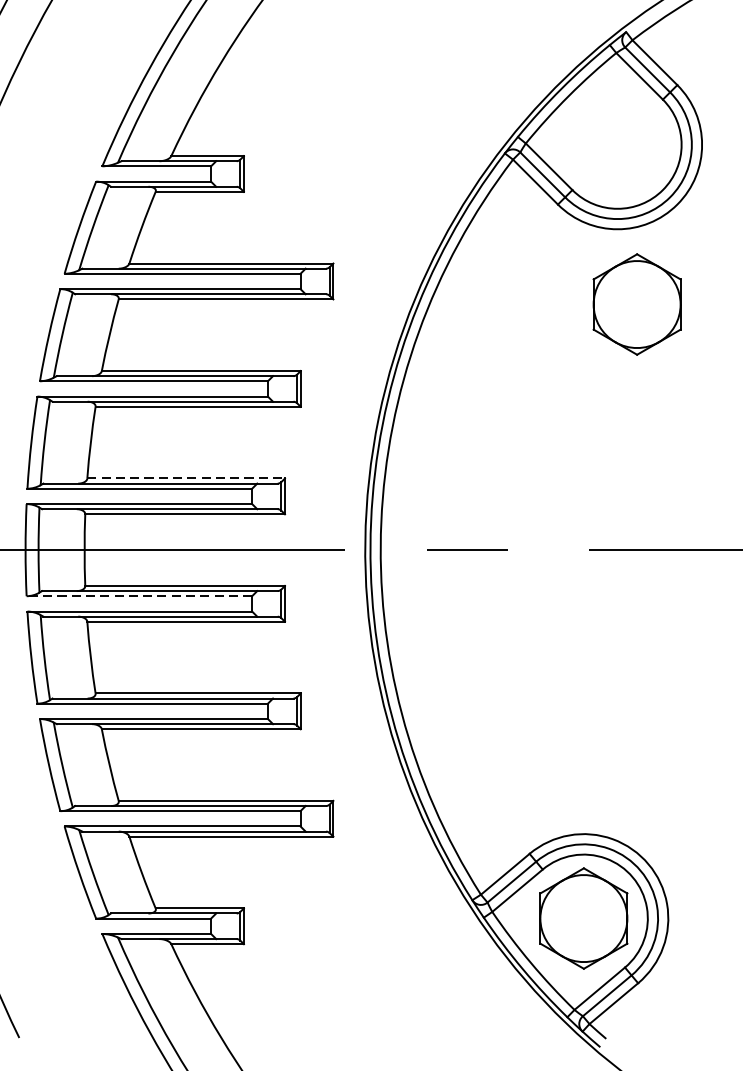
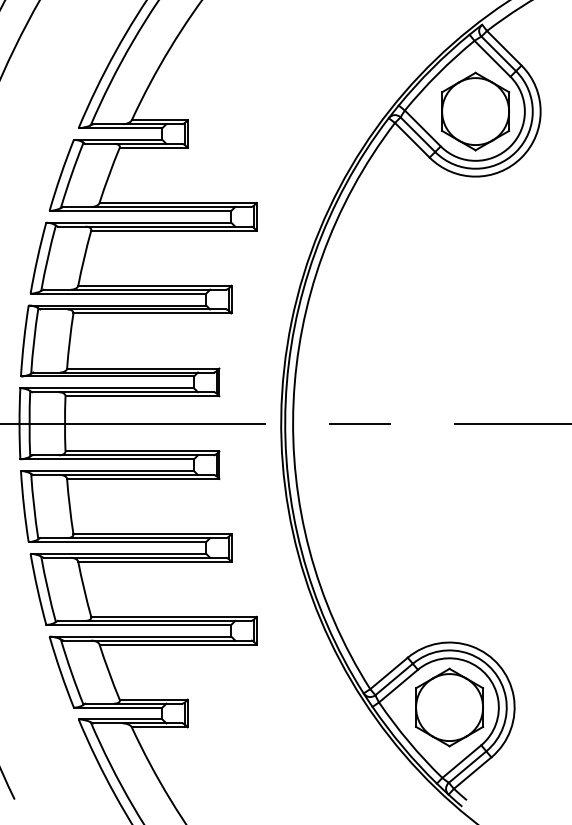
part: (636, 304) -> (475, 111), moved
line: (186, 478) -> (143, 368), dashed -> solid
line: (139, 596) -> (107, 459), dashed -> solid

